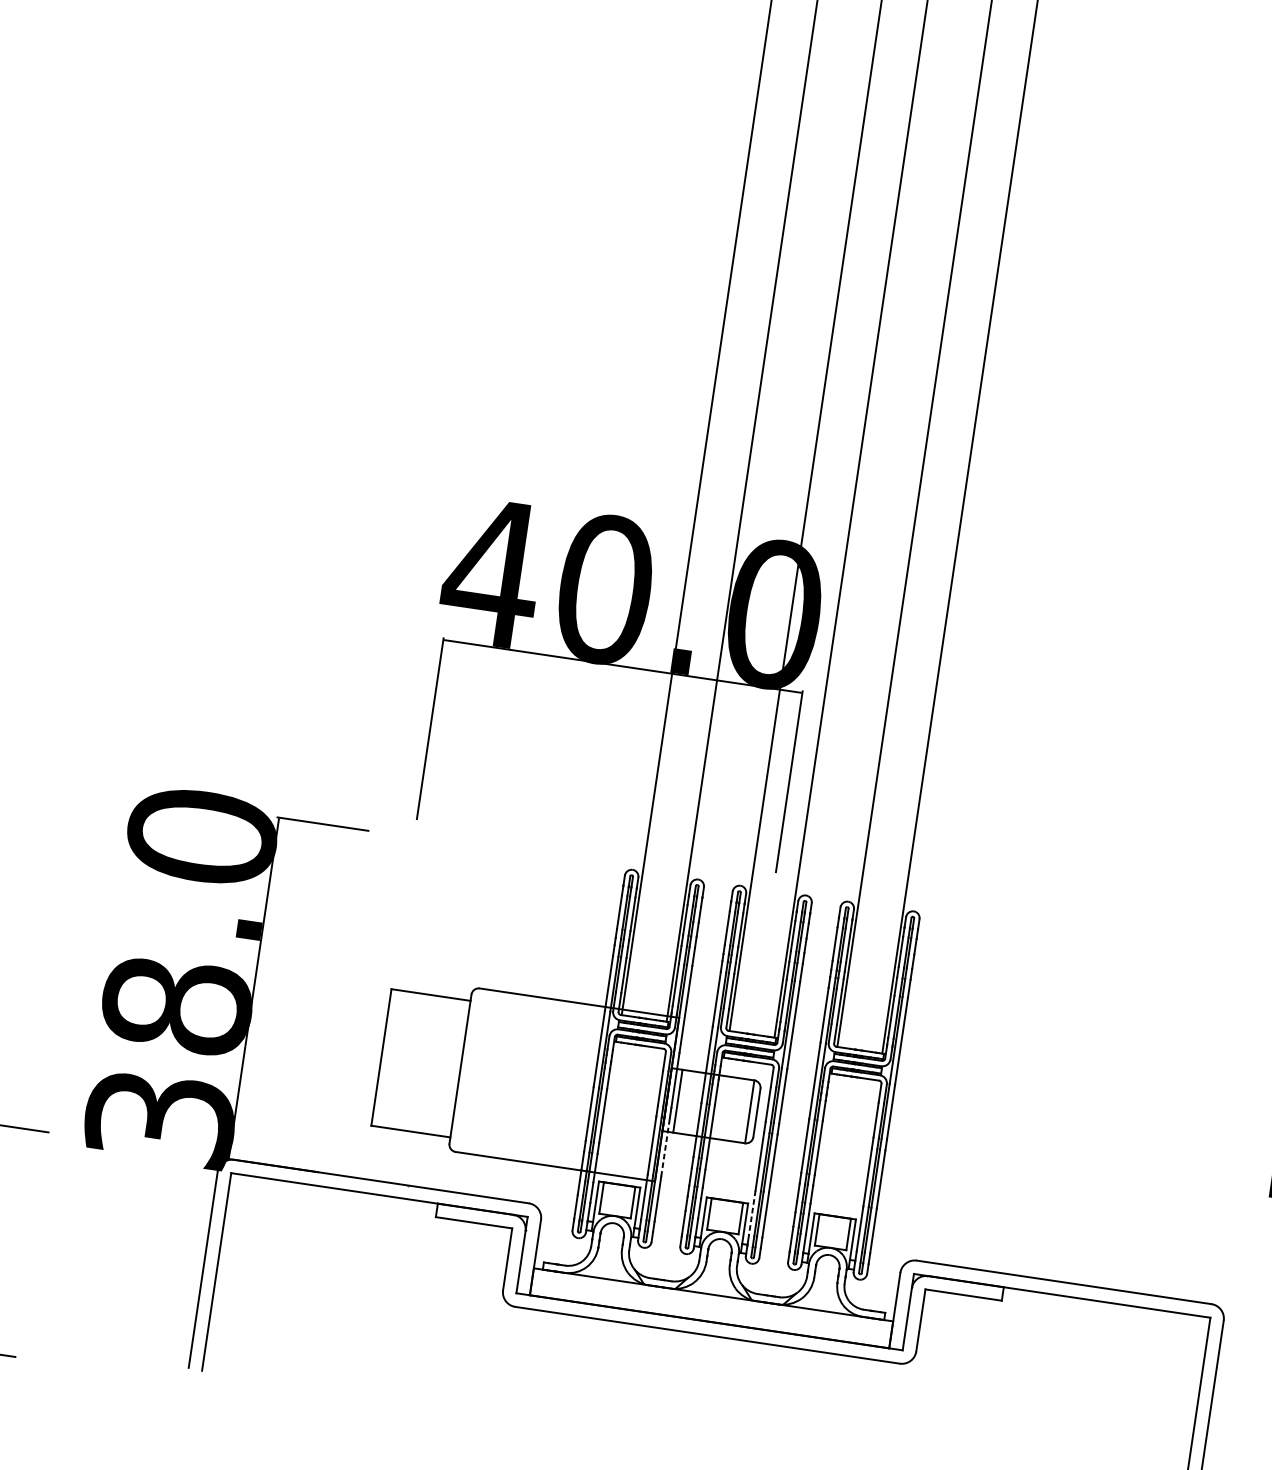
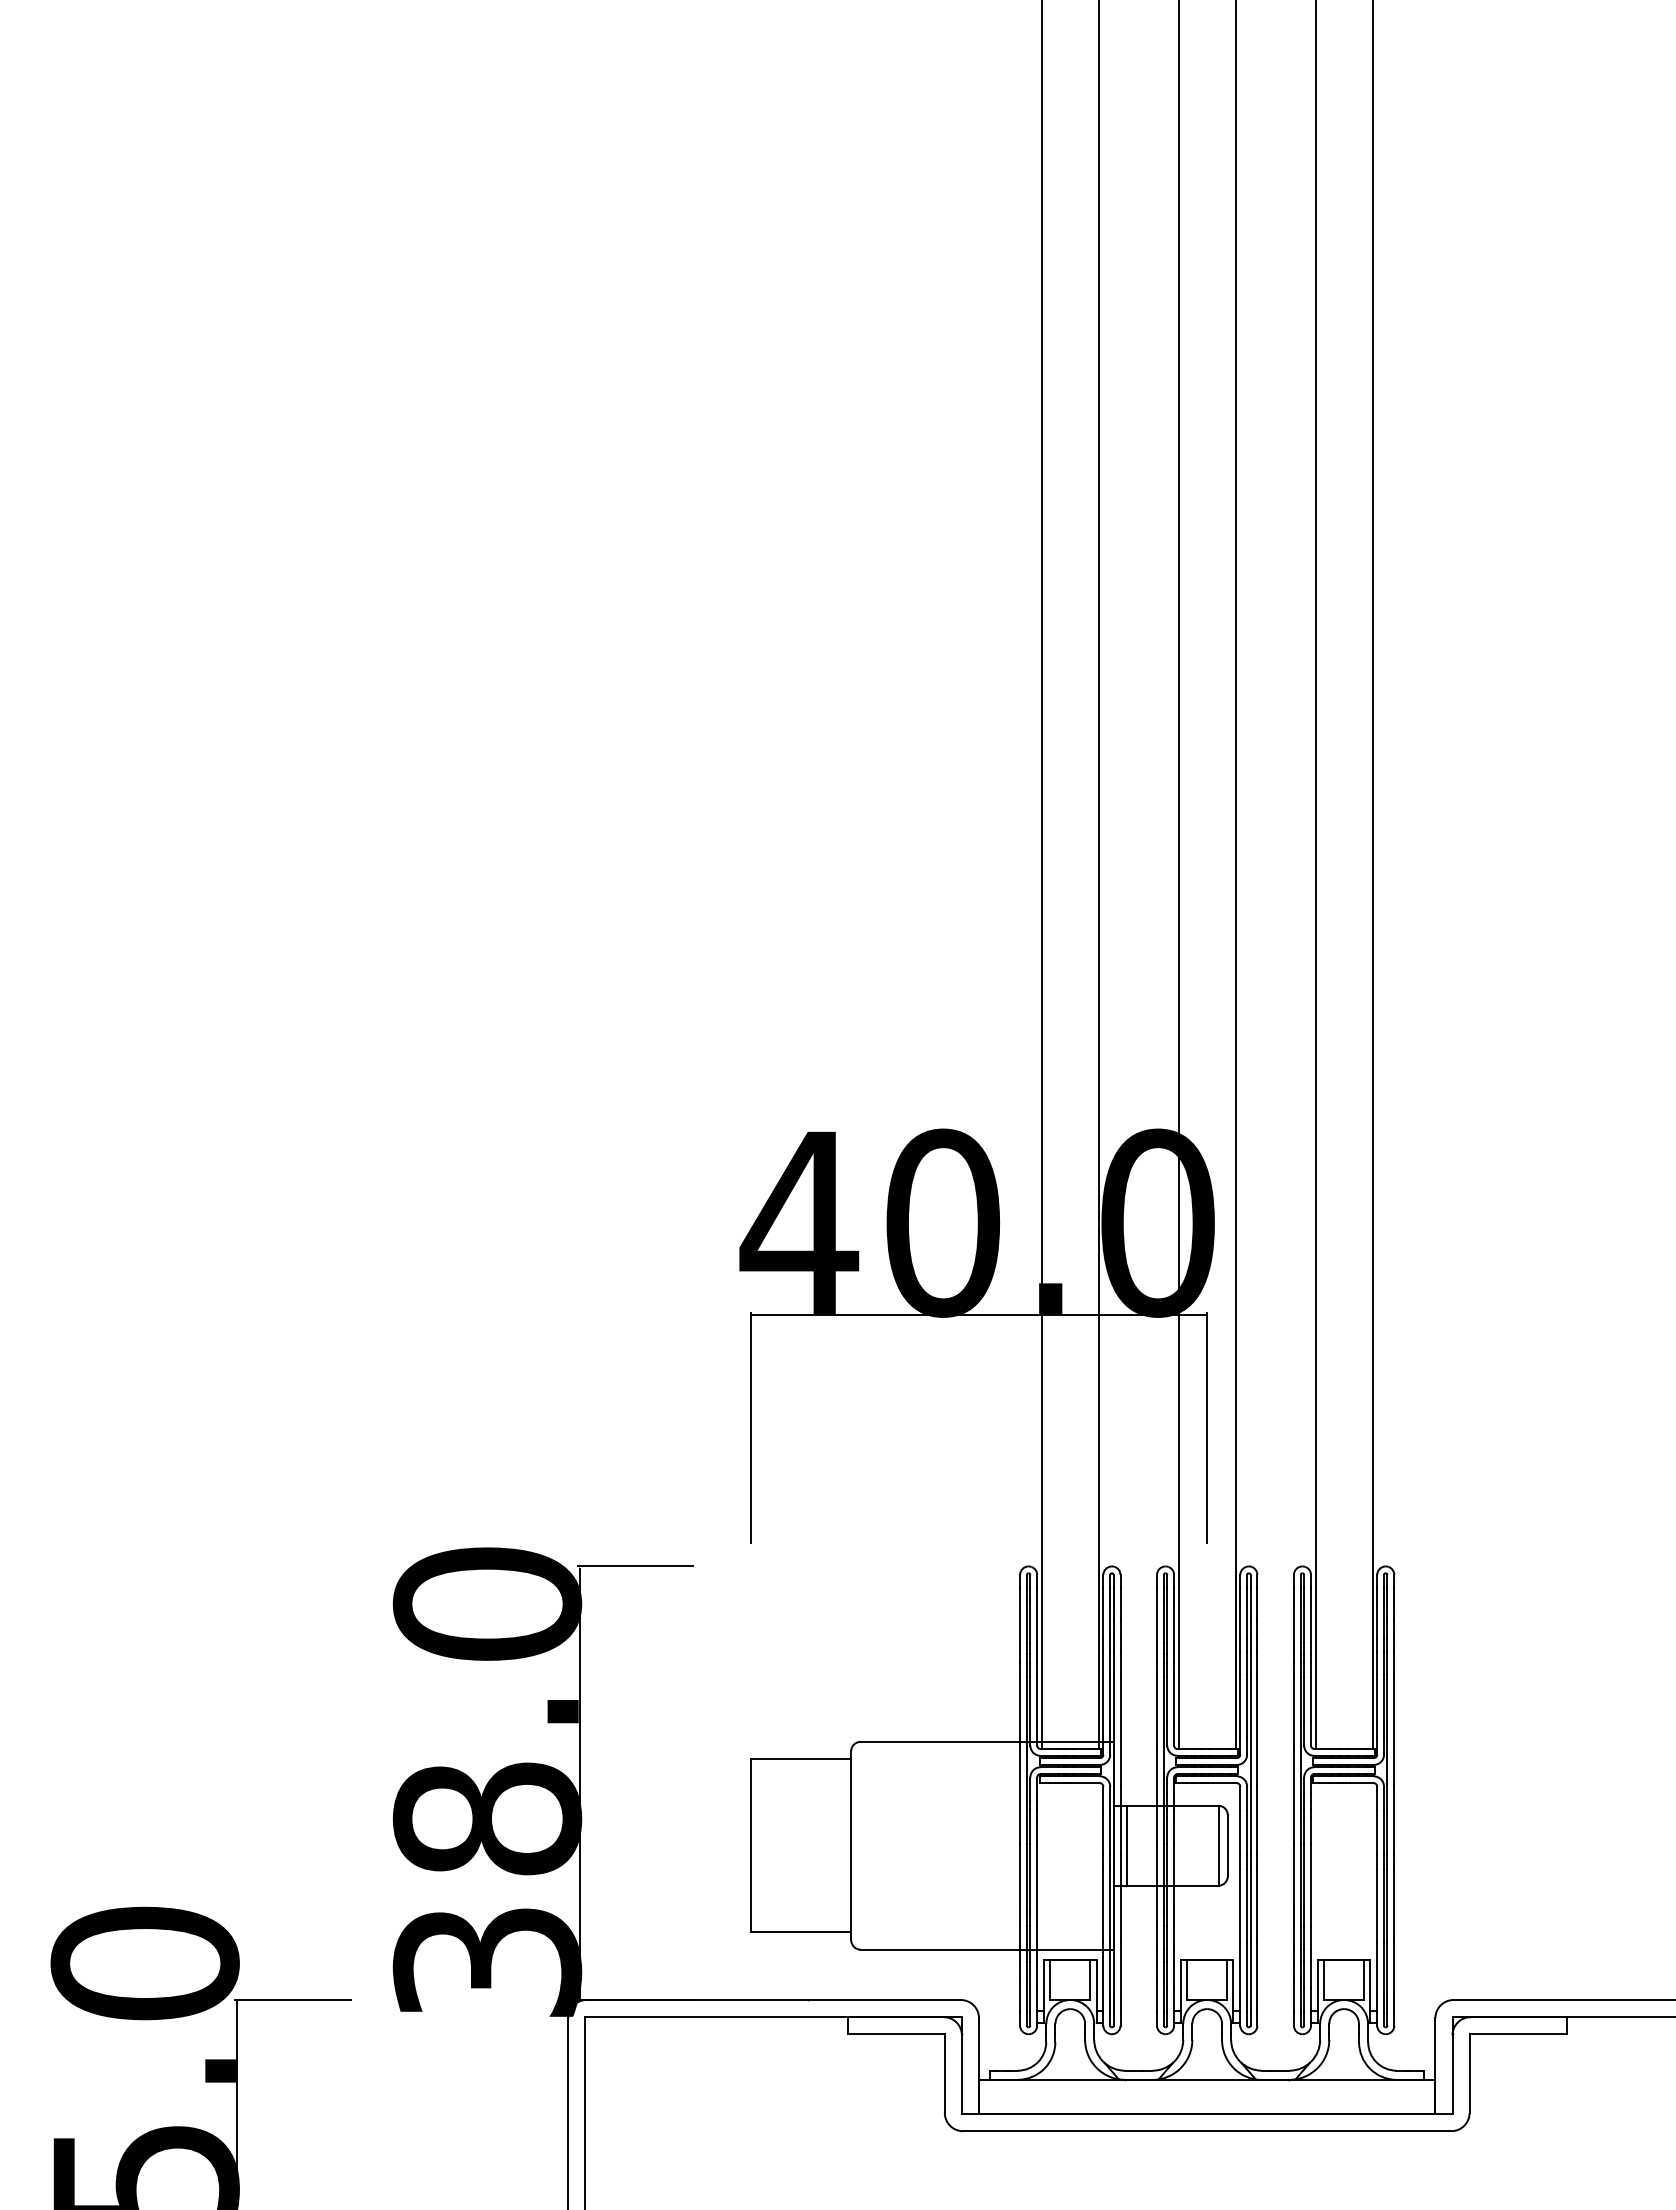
line: (665, 1147) -> (1120, 1905), dashed -> solid
line: (752, 1213) -> (1240, 1971), dashed -> solid

